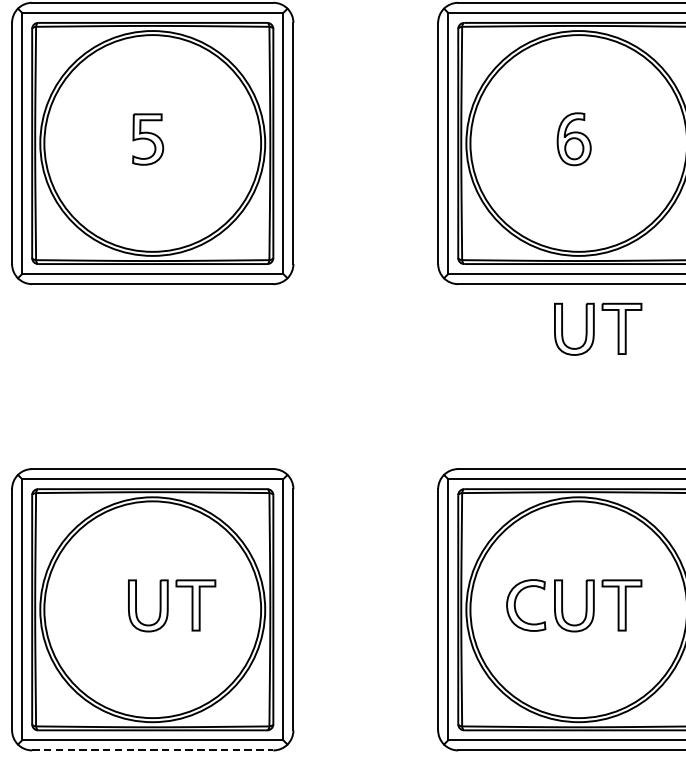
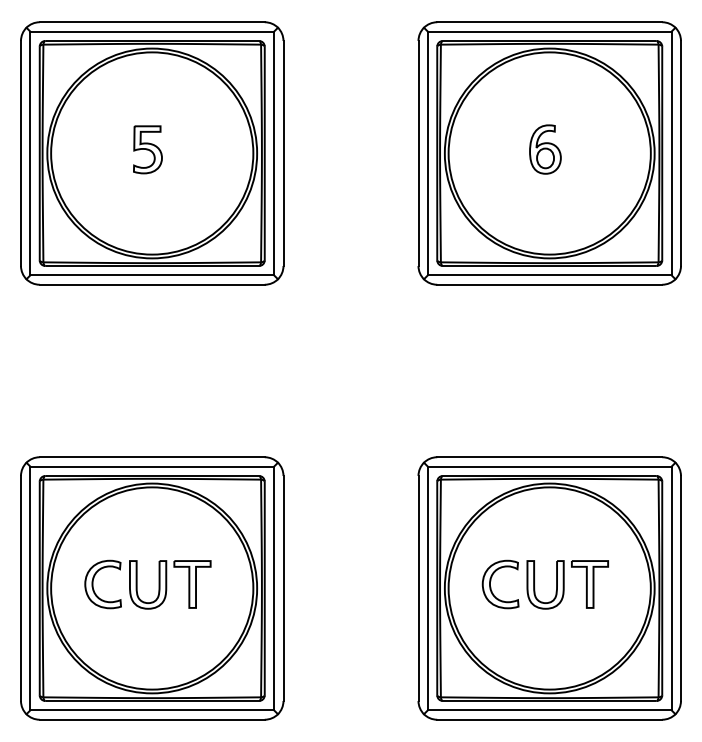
part: (597, 328) -> (567, 326), removed
part: (89, 605) -> (93, 584), added
line: (153, 750) -> (152, 719), dashed -> solid

